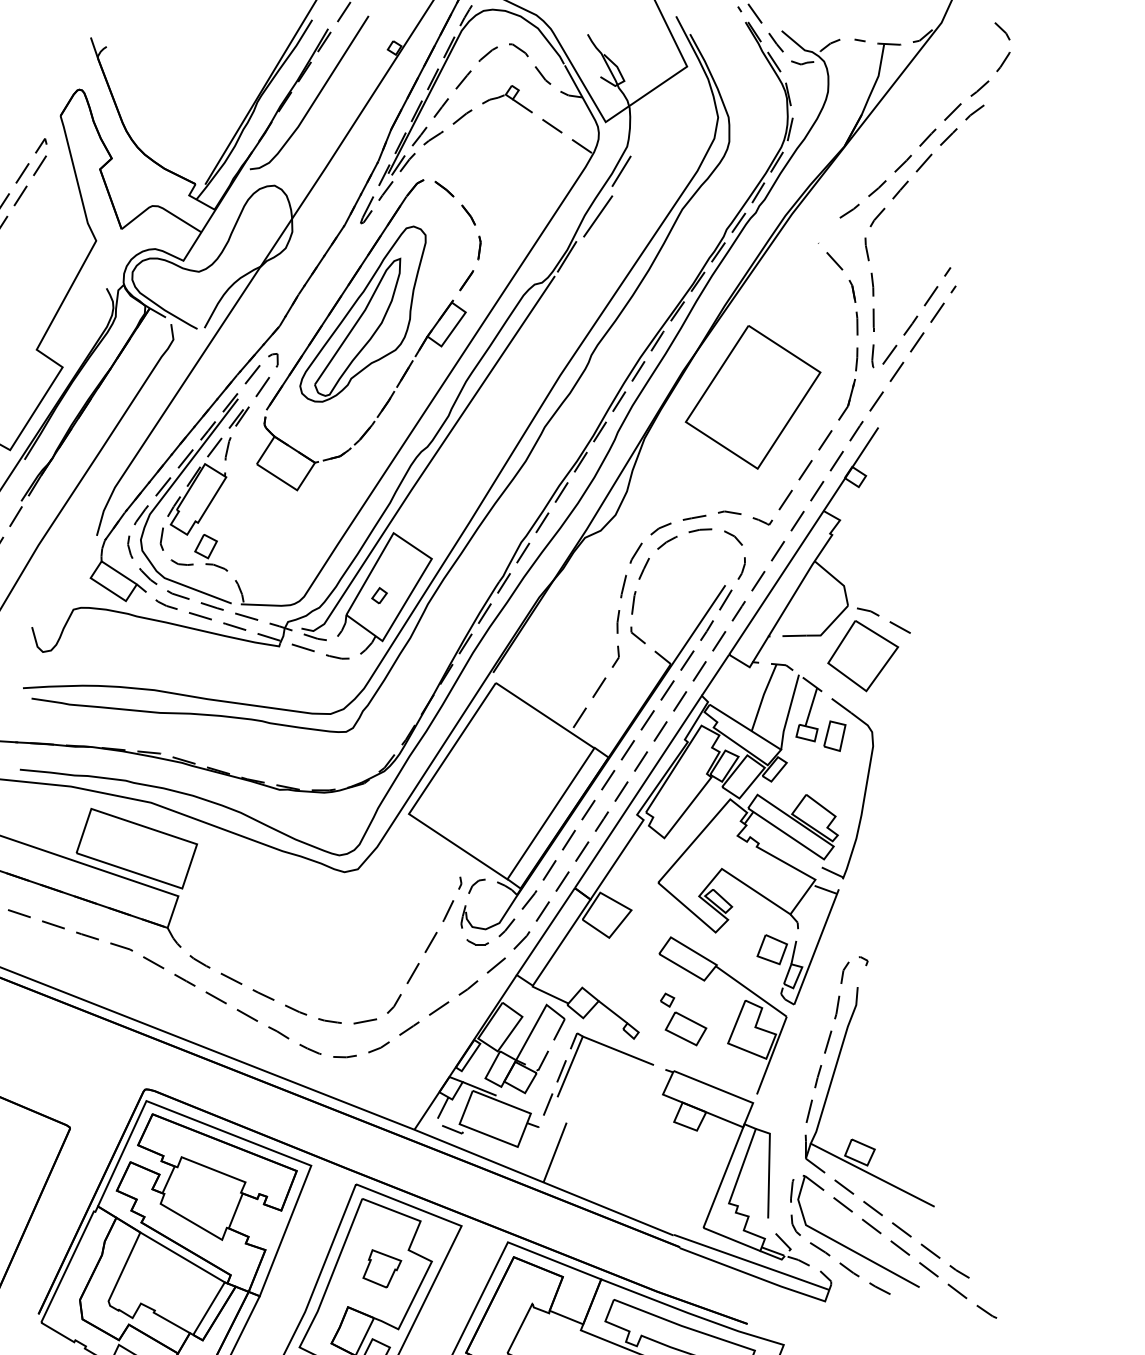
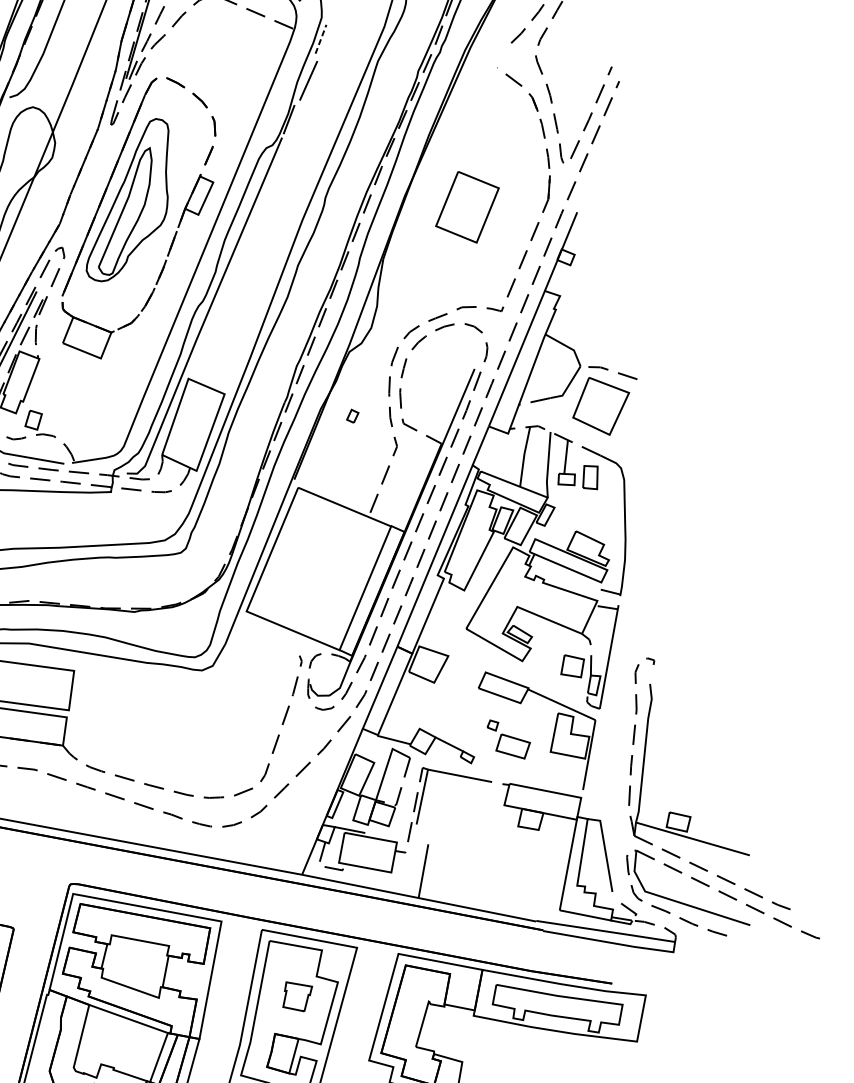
line: (621, 170) -> (320, 38), solid -> dashed
part: (752, 397) -> (467, 207), size x0.6
part: (379, 595) -> (352, 416), moved

